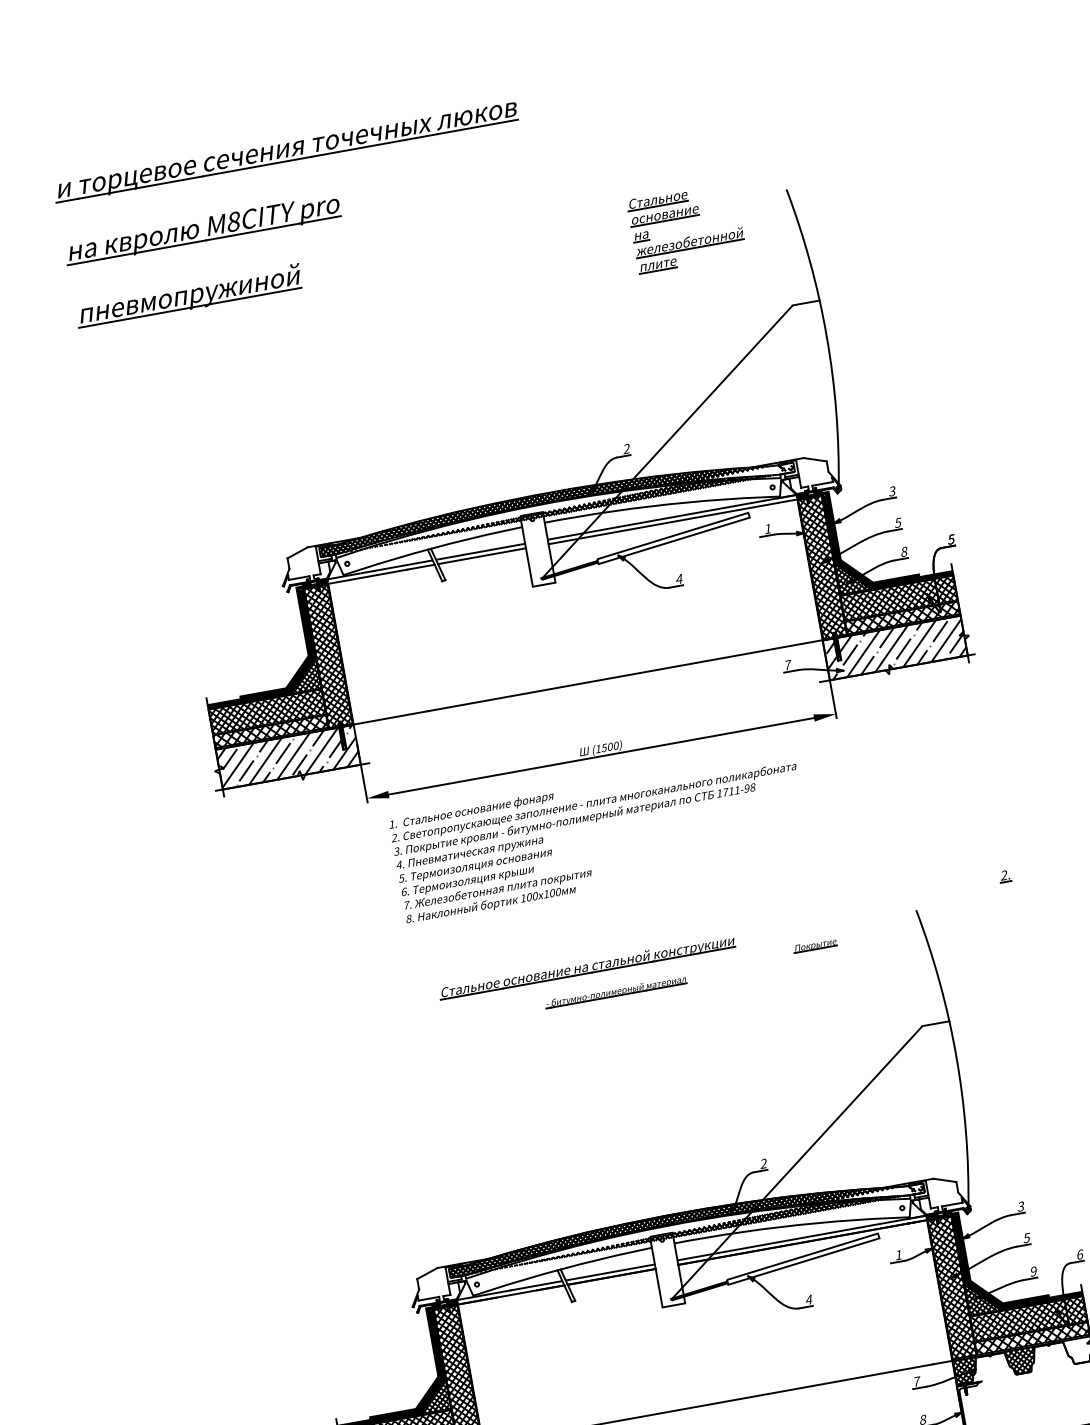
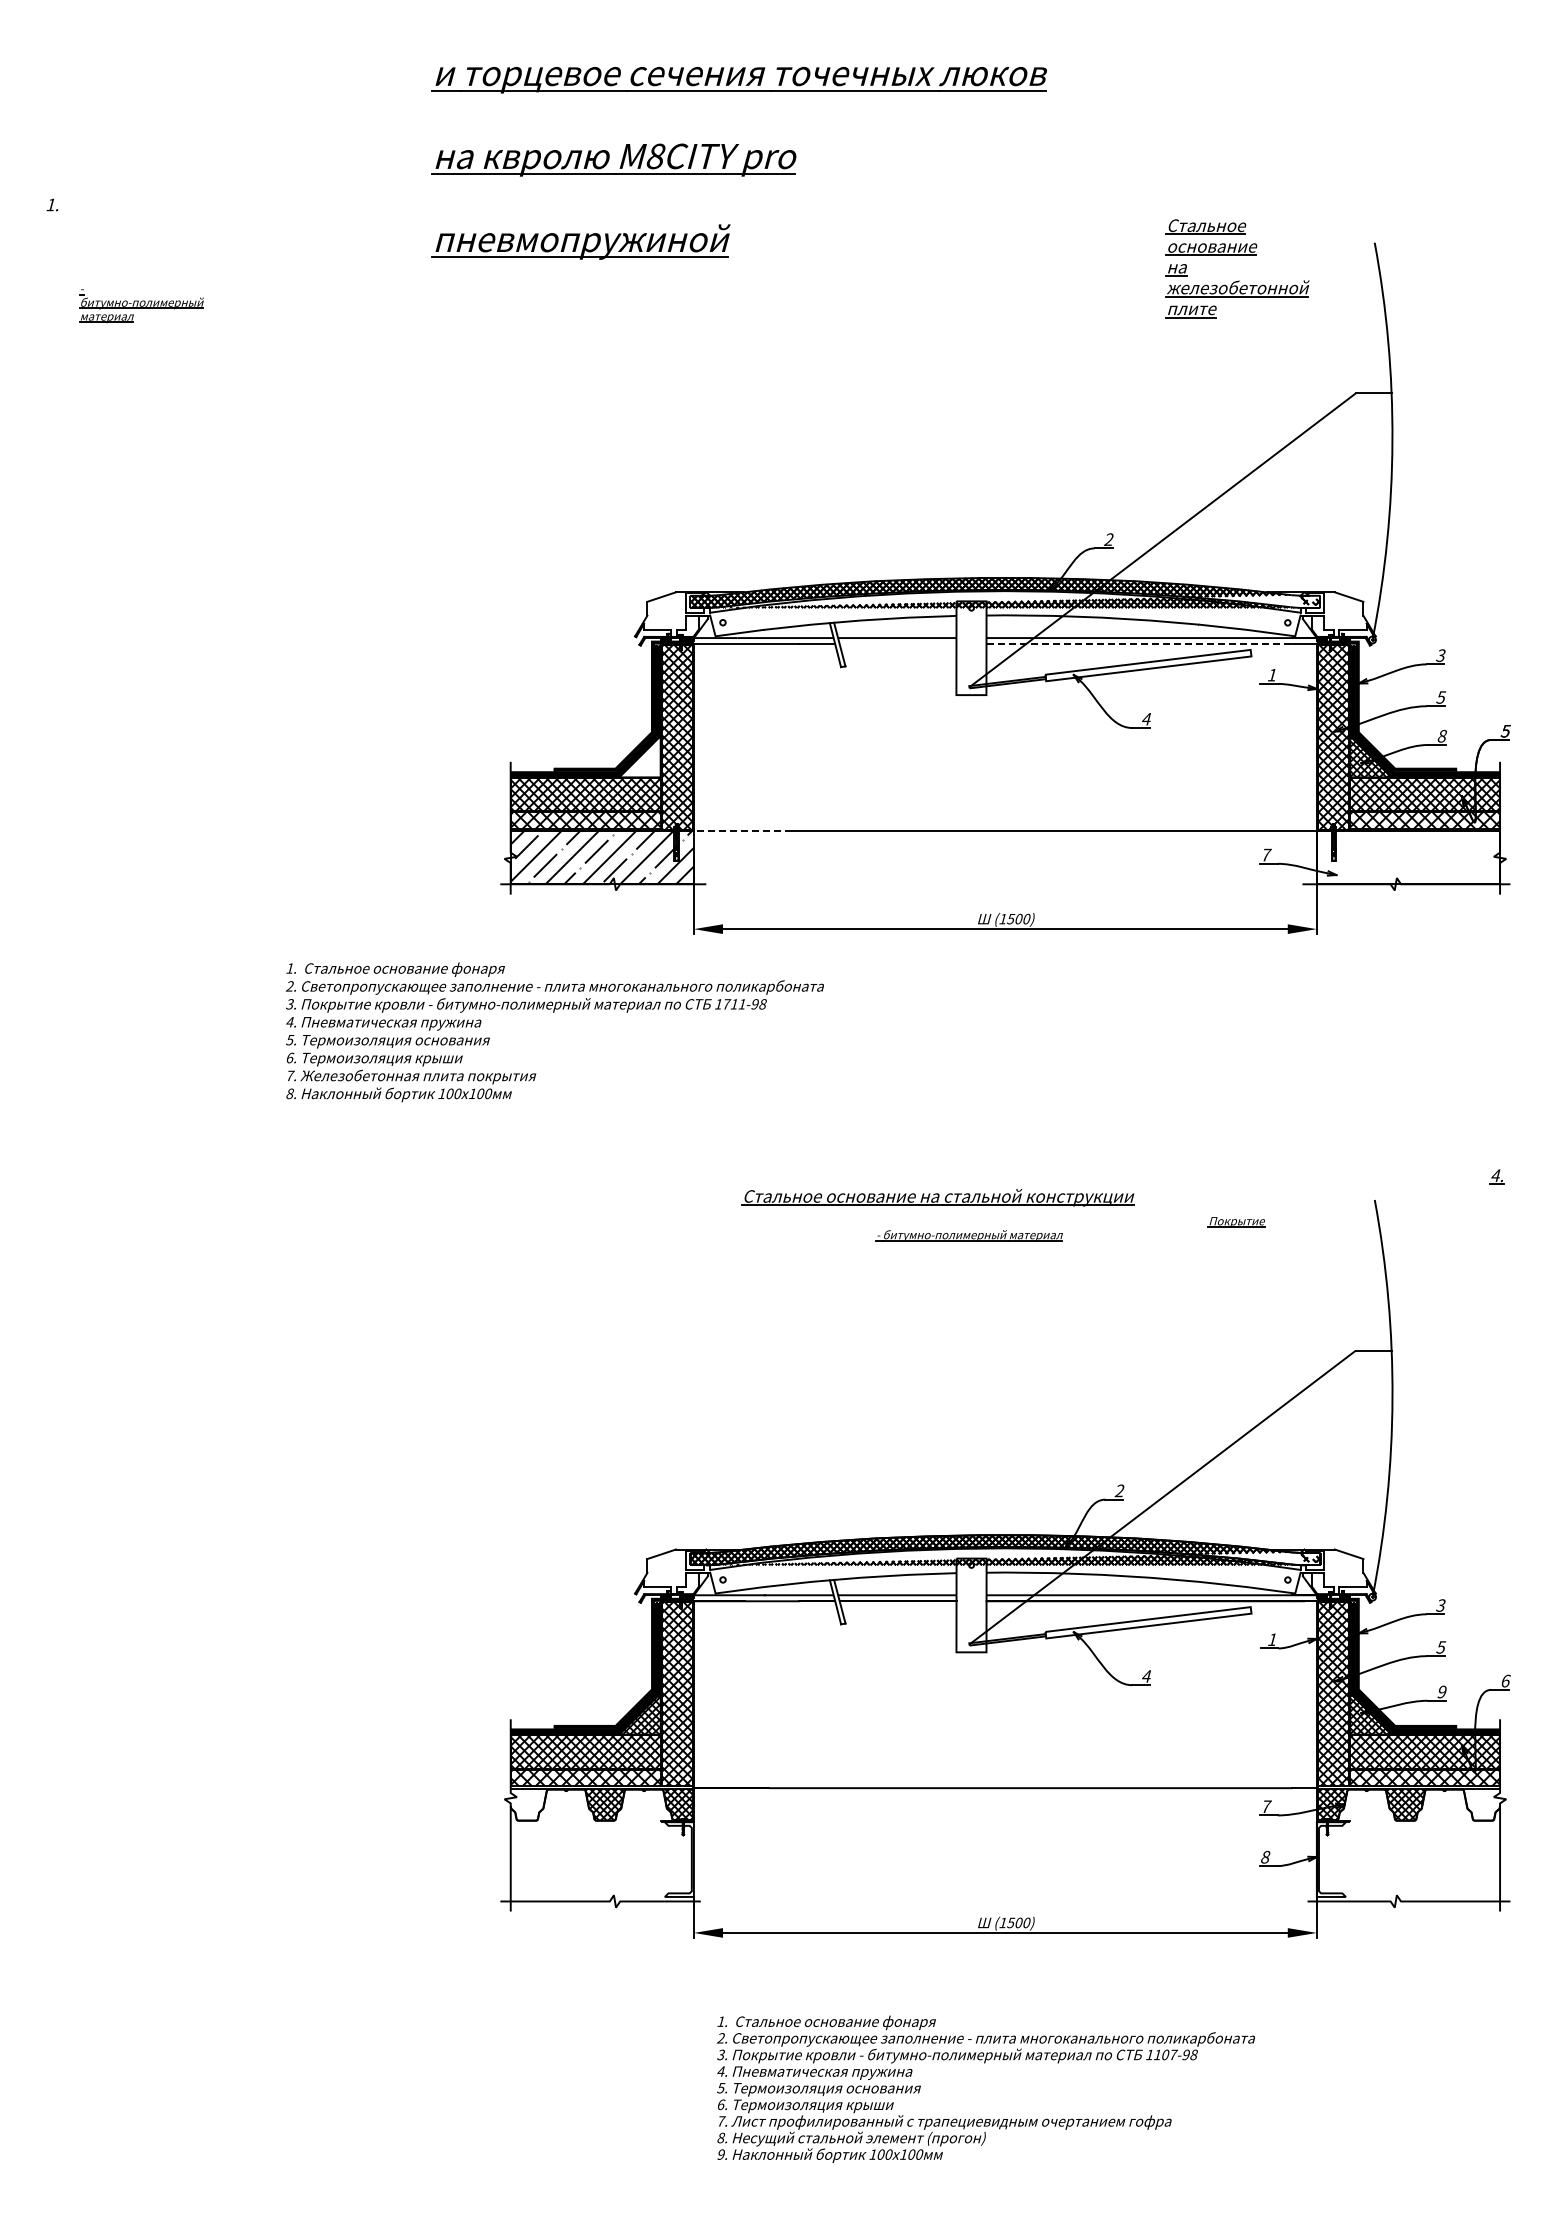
line: (663, 523) -> (1139, 644), solid -> dashed
line: (481, 556) -> (897, 644), removed
hatch: (895, 647) -> (1408, 857), removed
hatch: (303, 676) -> (640, 757), removed
line: (390, 717) -> (742, 830), solid -> dashed
text: (599, 836) -> (554, 1032), moved
text: (1003, 875) -> (1495, 1175), 2. -> 4.

